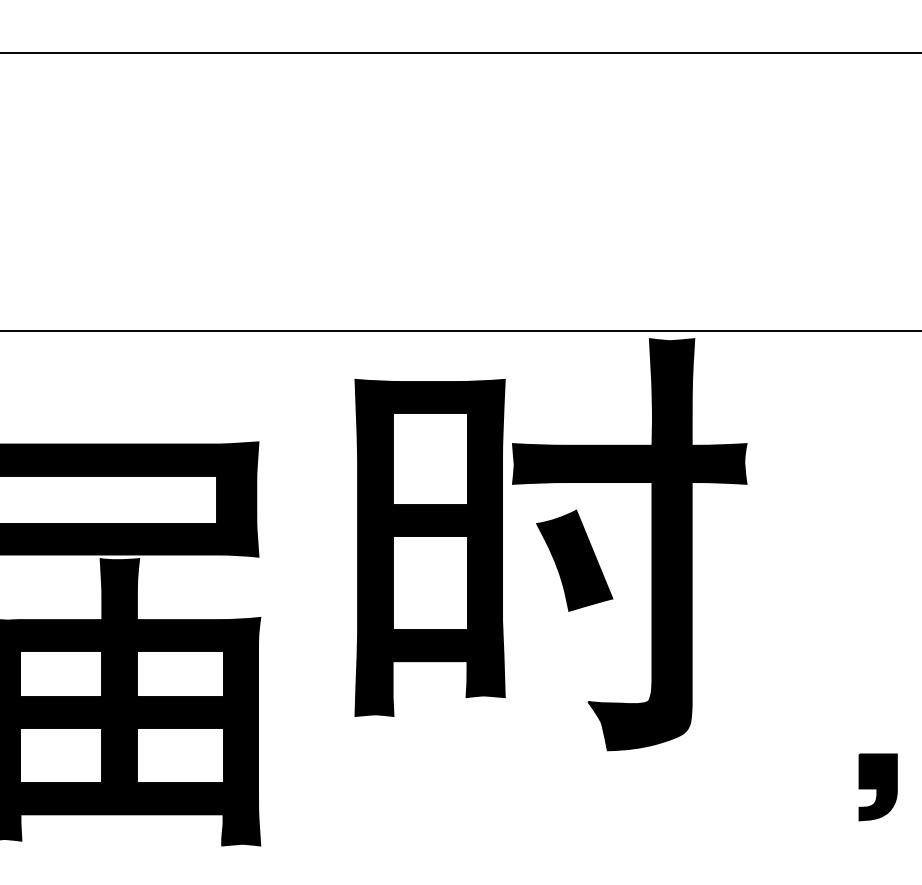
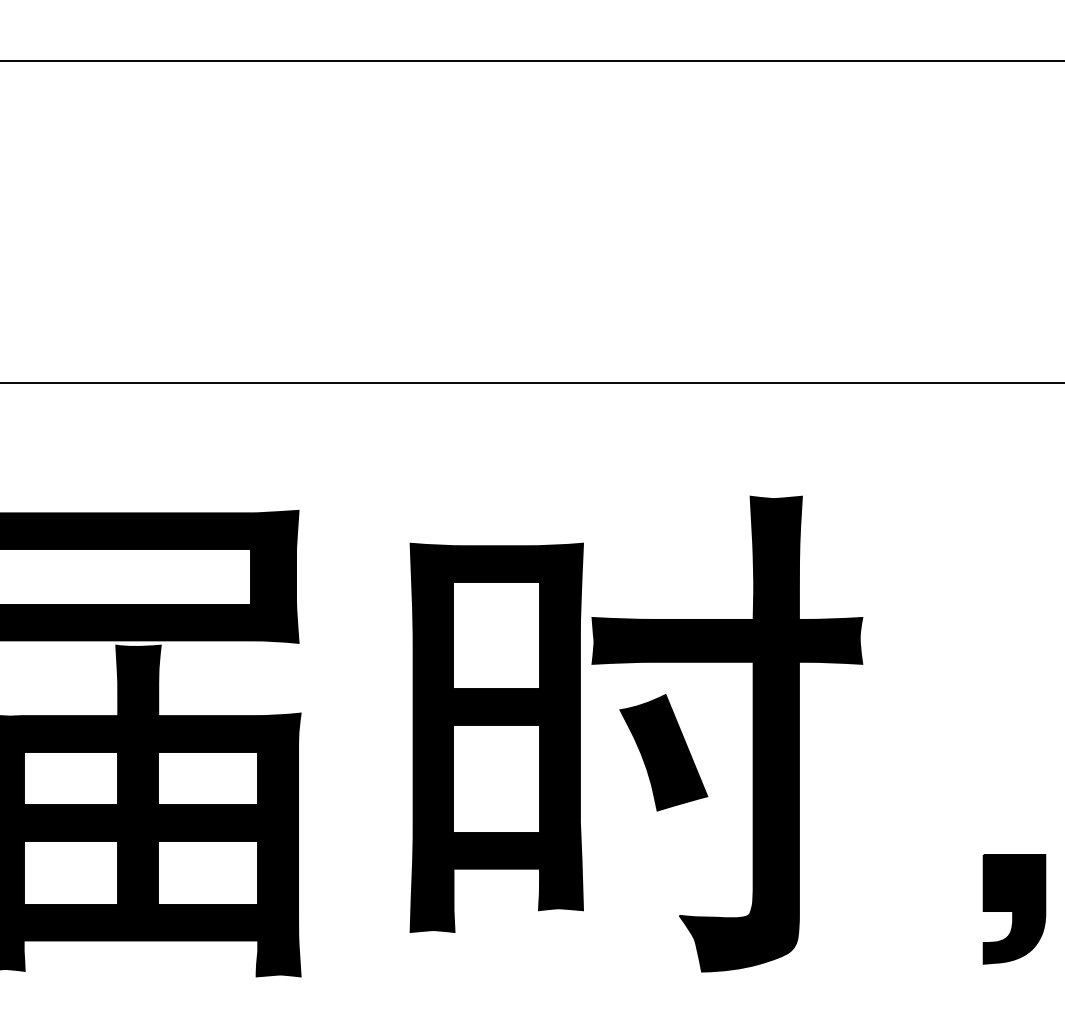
part: (550, 544) -> (635, 733), moved
part: (877, 787) -> (1013, 909), size x1.43

